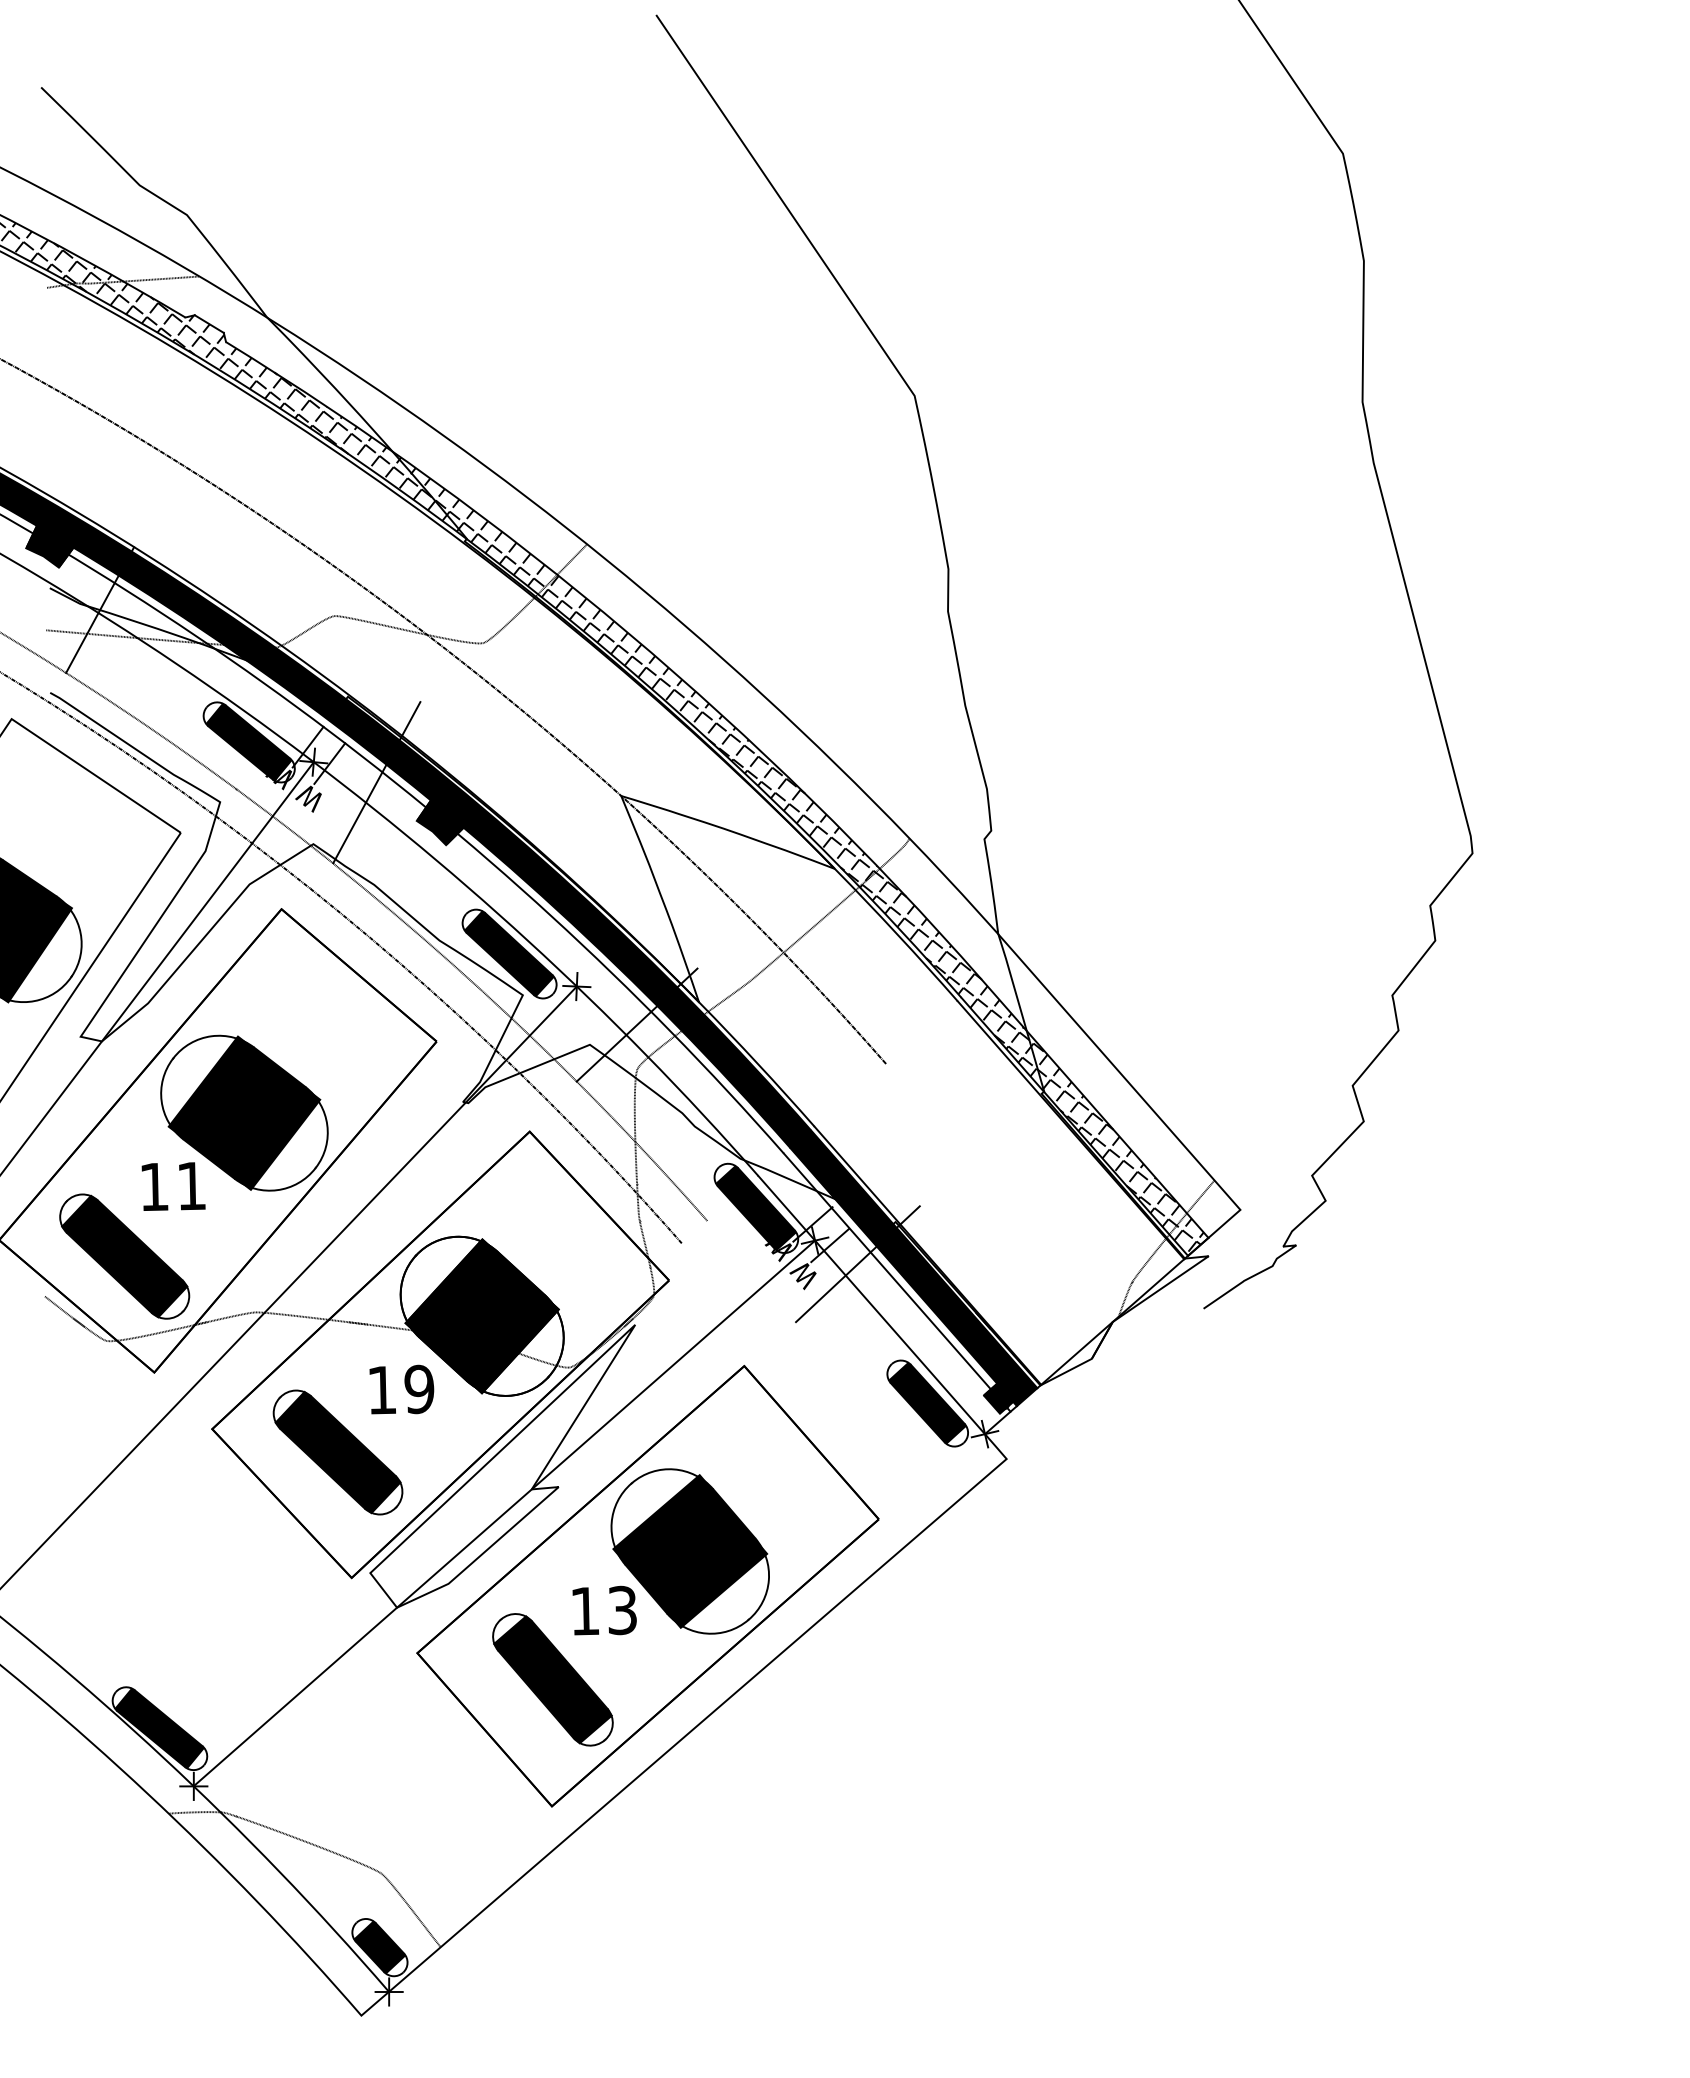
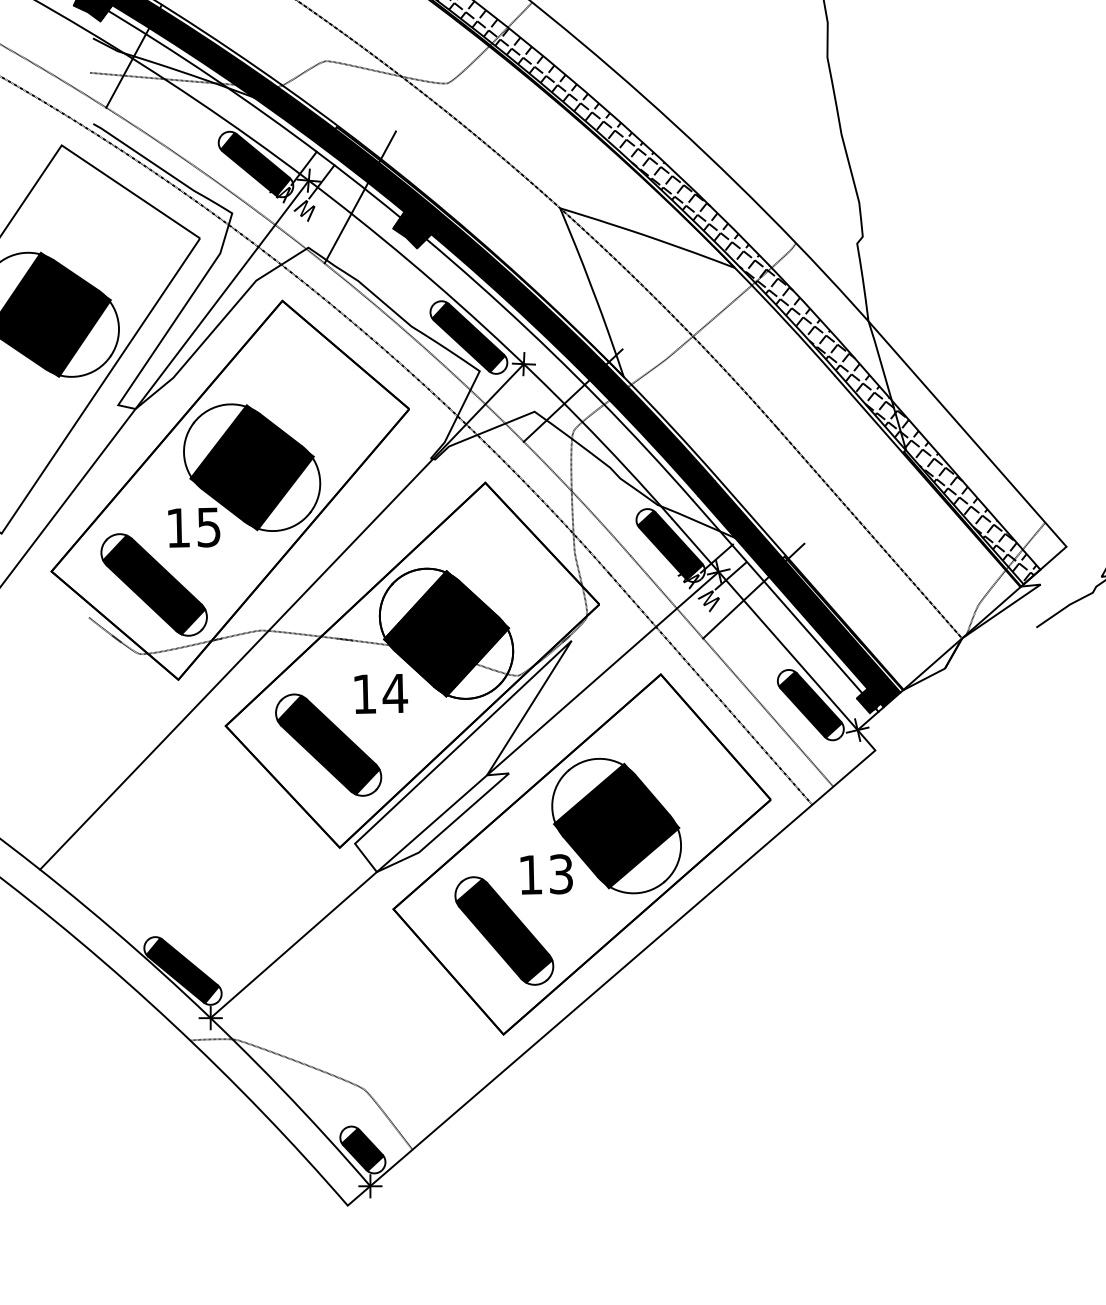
text: (191, 1186) -> (208, 527), 11 -> 15
line: (999, 1192) -> (869, 532), added
line: (831, 1361) -> (732, 670), added
line: (805, 1384) -> (710, 689), added
text: (419, 1389) -> (395, 693), 19 -> 14

